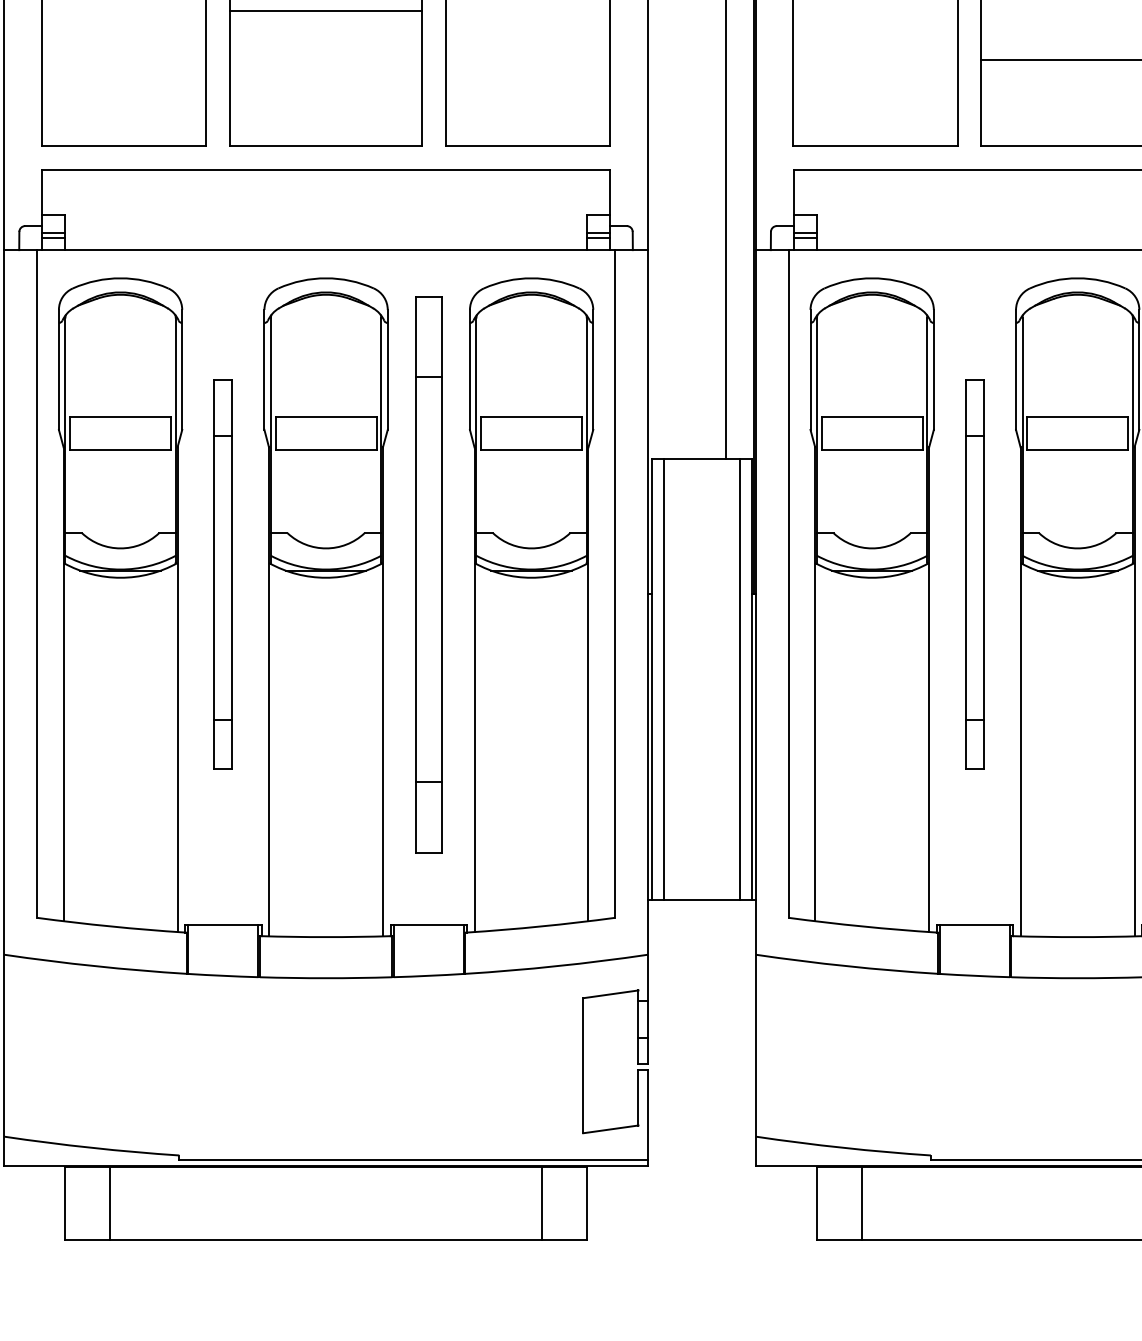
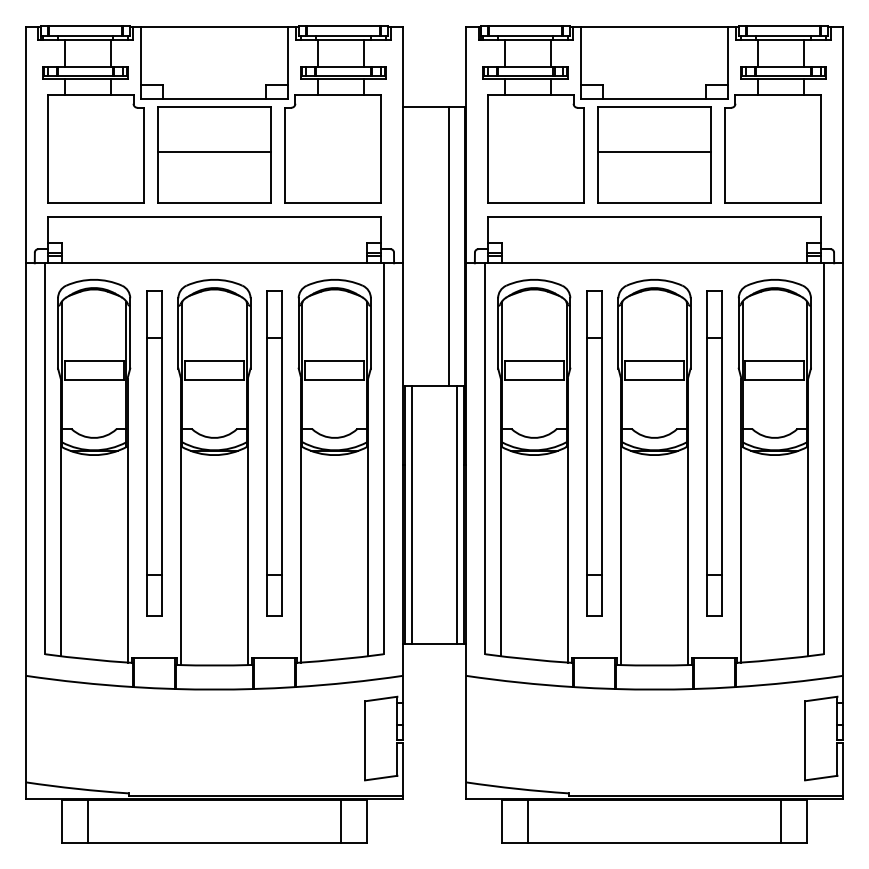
line: (326, 11) -> (214, 152), moved
part: (223, 574) -> (154, 453), size x1.43
part: (975, 574) -> (594, 453), size x1.43

